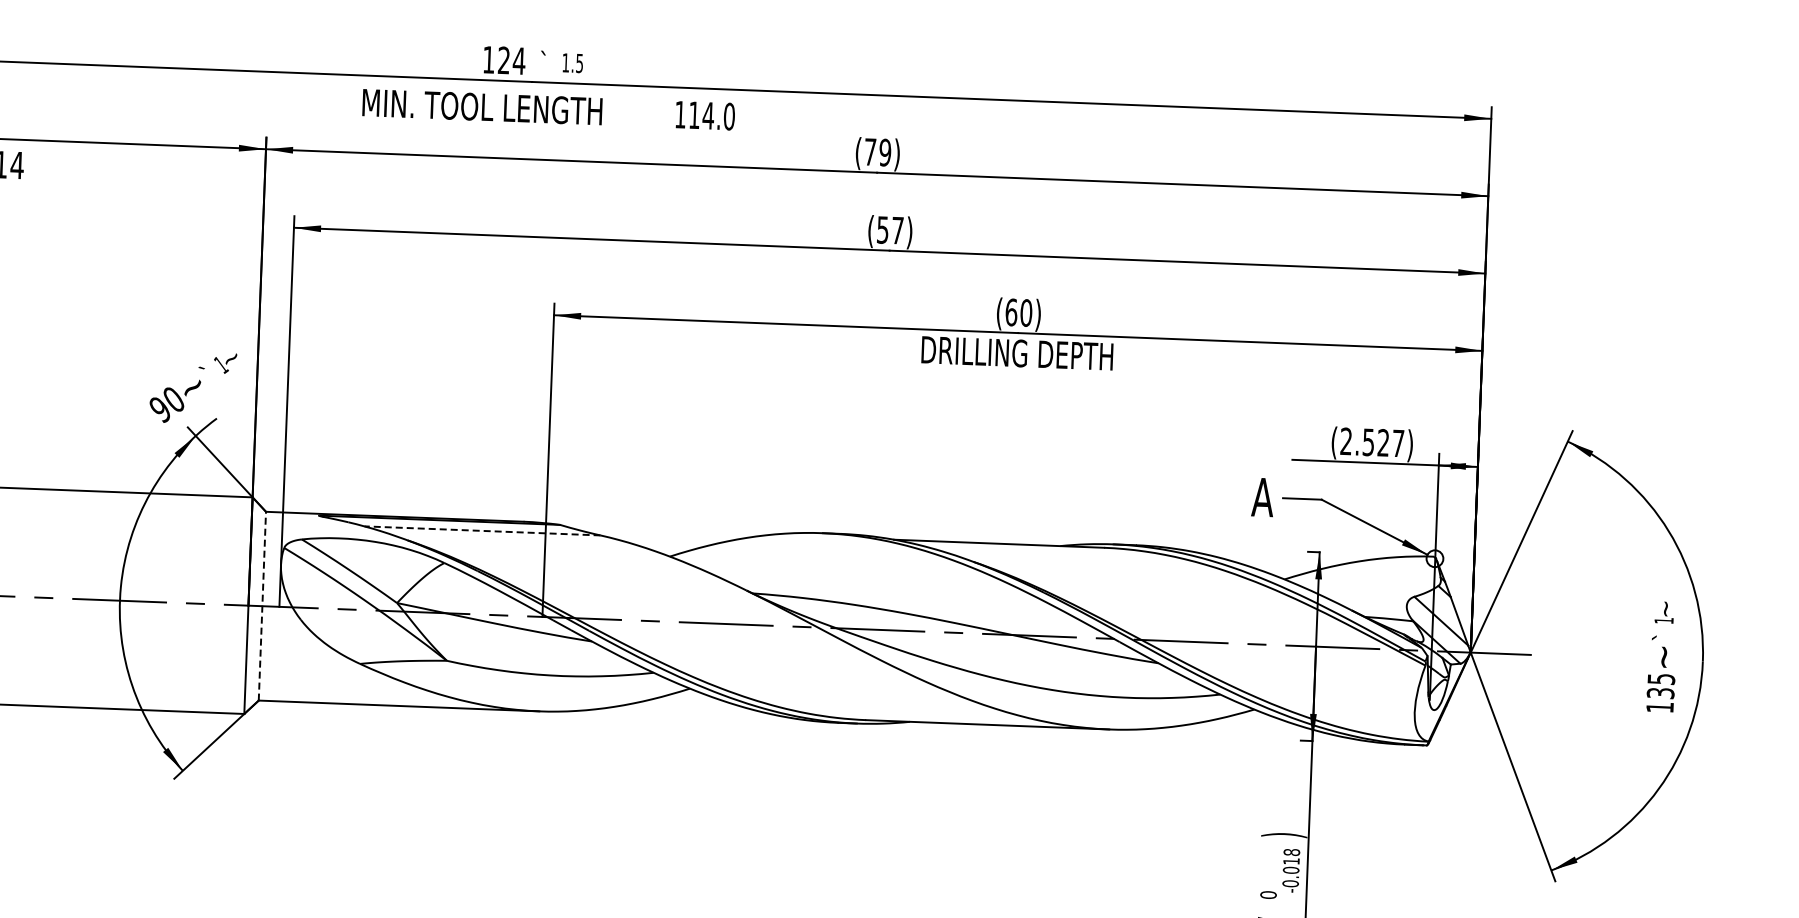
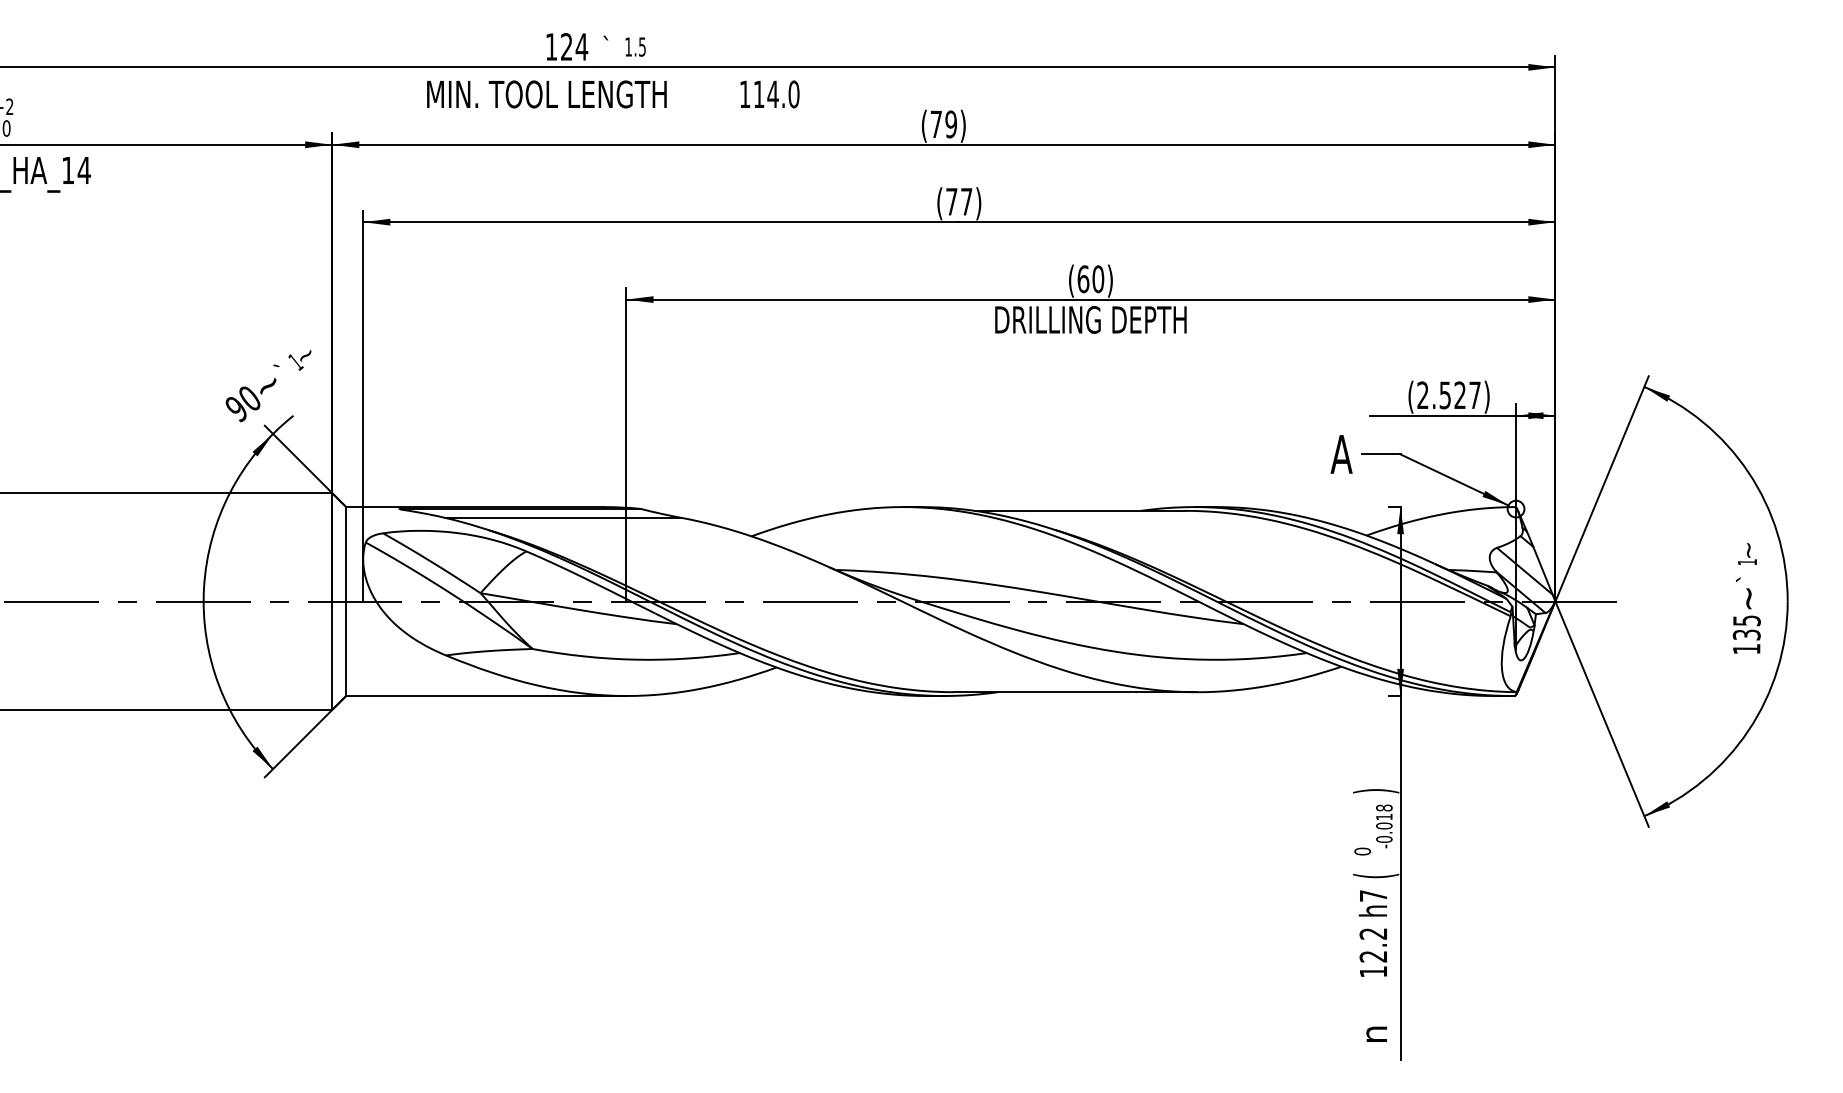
text: (882, 229) -> (951, 201), (57) -> (77)
line: (481, 530) -> (562, 517), dashed -> solid
line: (262, 606) -> (346, 601), dashed -> solid

